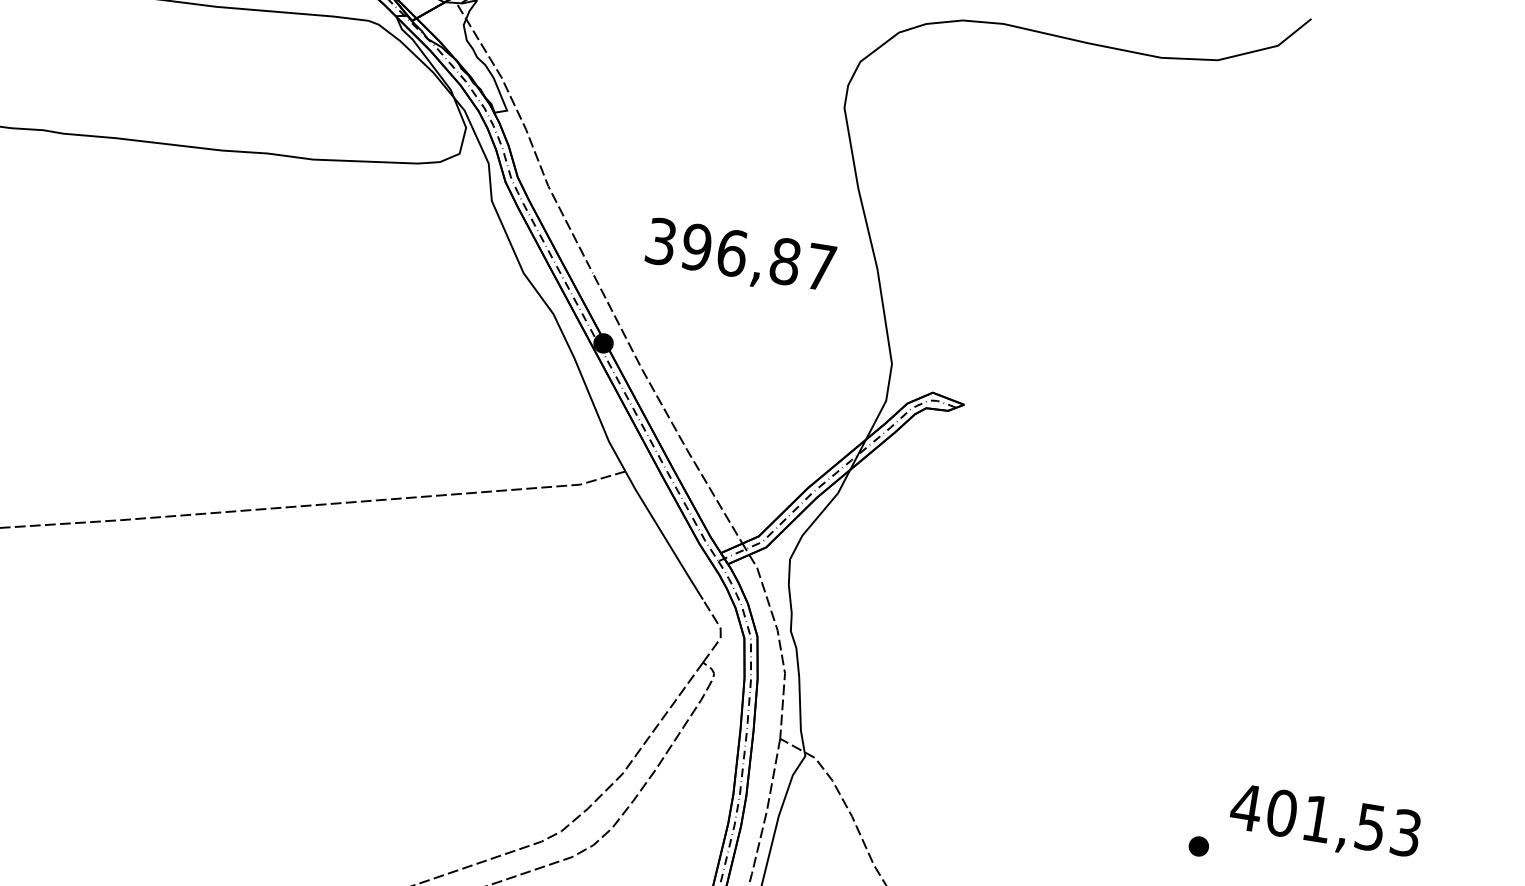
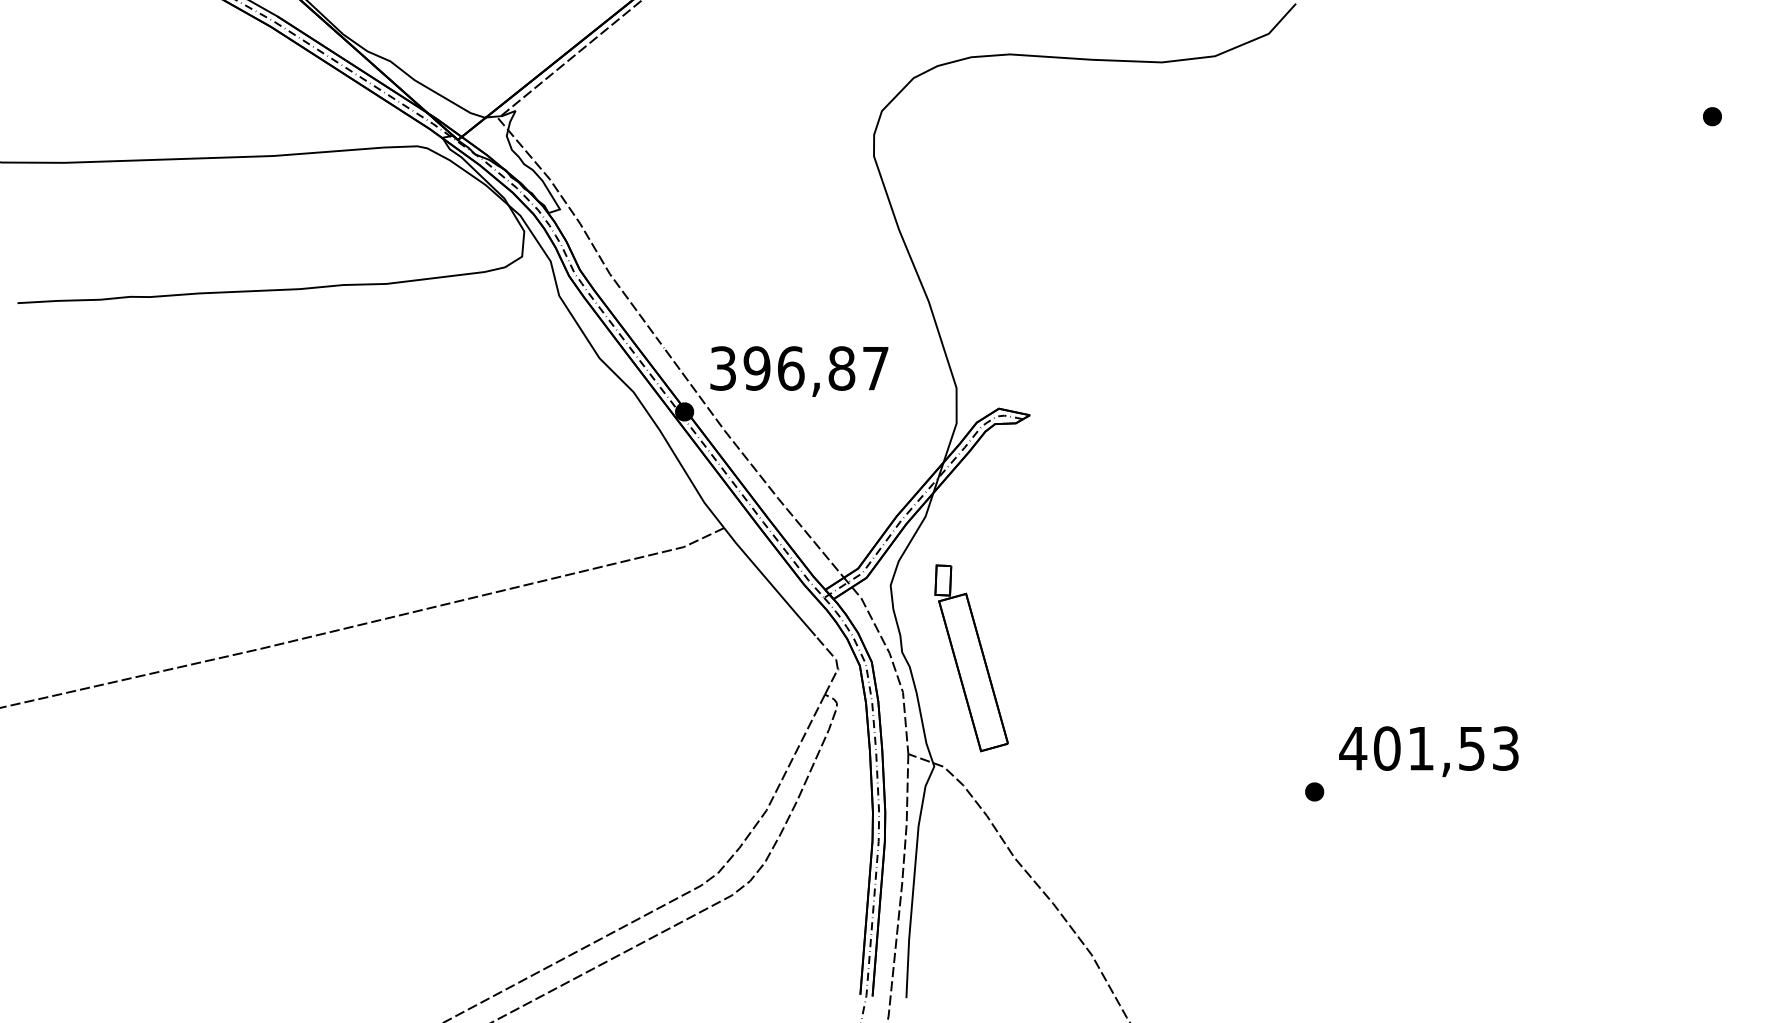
text: (740, 257) -> (799, 371), moved
part: (862, 649) -> (971, 658), added

